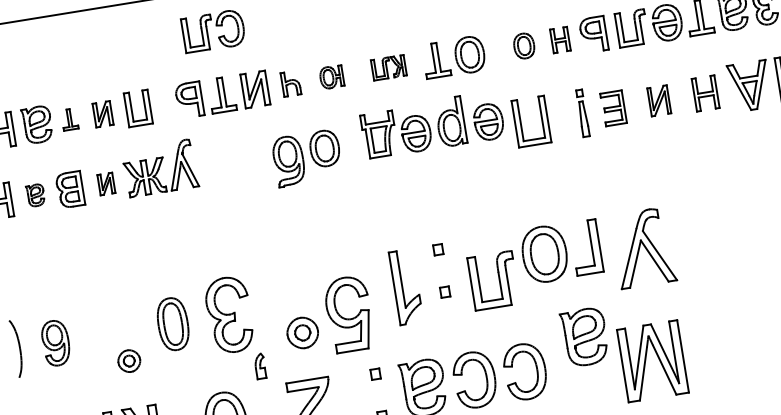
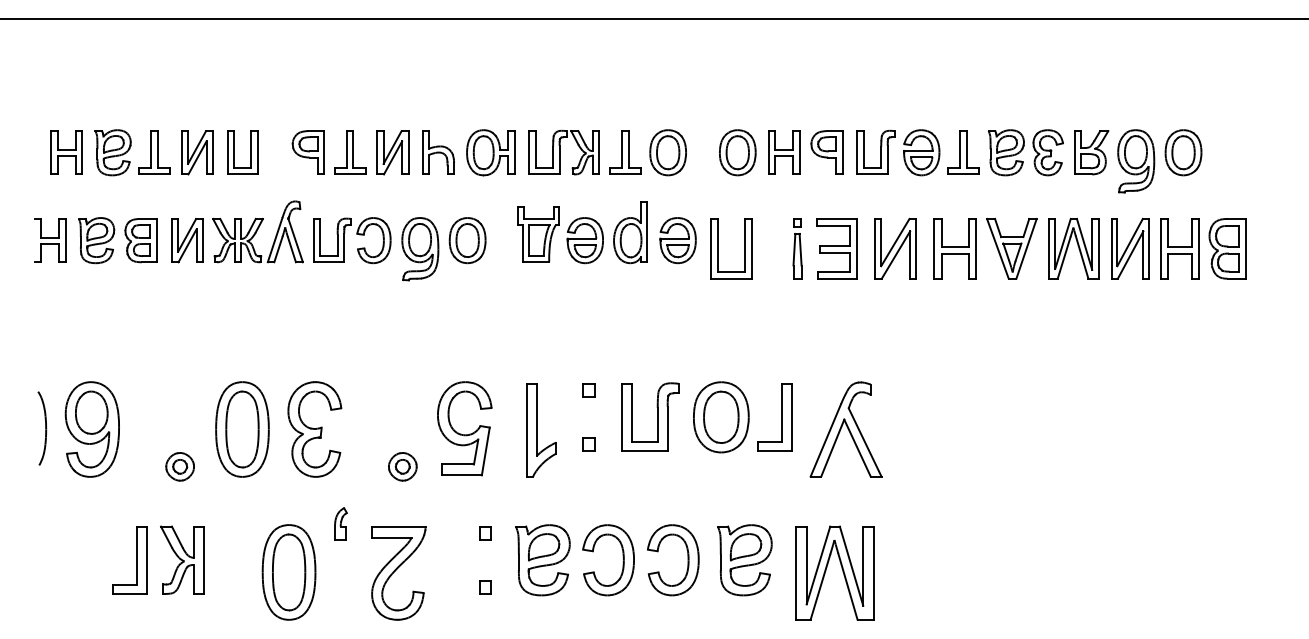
part: (216, 26) -> (356, 234), moved
part: (560, 39) -> (784, 152), size x1.43
part: (523, 45) -> (737, 152), size x1.43
part: (388, 67) -> (563, 152), size x1.67
part: (331, 77) -> (490, 152), size x1.67
part: (290, 83) -> (438, 152), size x1.43
part: (705, 93) -> (954, 248), size x1.43
part: (659, 100) -> (895, 248), size x1.67
part: (613, 108) -> (836, 248), size x1.43
part: (103, 114) -> (197, 152), size x1.43
part: (69, 119) -> (154, 152), size x1.67
part: (106, 183) -> (187, 240), size x1.67
part: (35, 195) -> (96, 240), size x1.67
part: (499, 279) -> (657, 416), moved
part: (349, 314) -> (464, 428), moved
part: (173, 324) -> (242, 429), size x1.43
part: (302, 332) -> (402, 466), size x0.71
part: (584, 337) -> (744, 560), moved
part: (55, 343) -> (91, 429), size x1.67
part: (259, 366) -> (340, 523), moved

